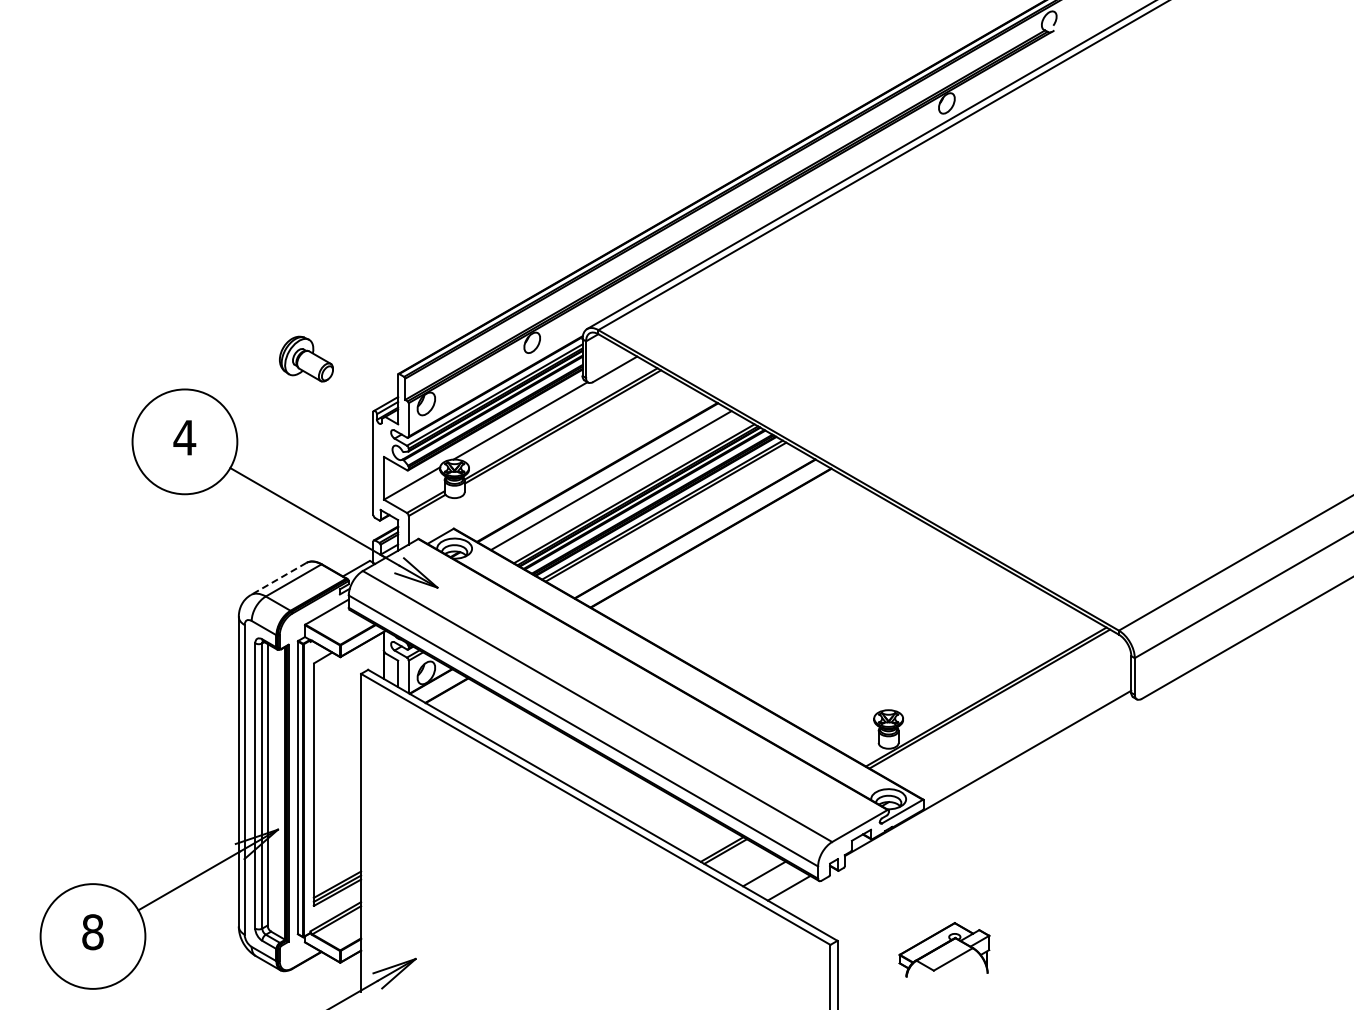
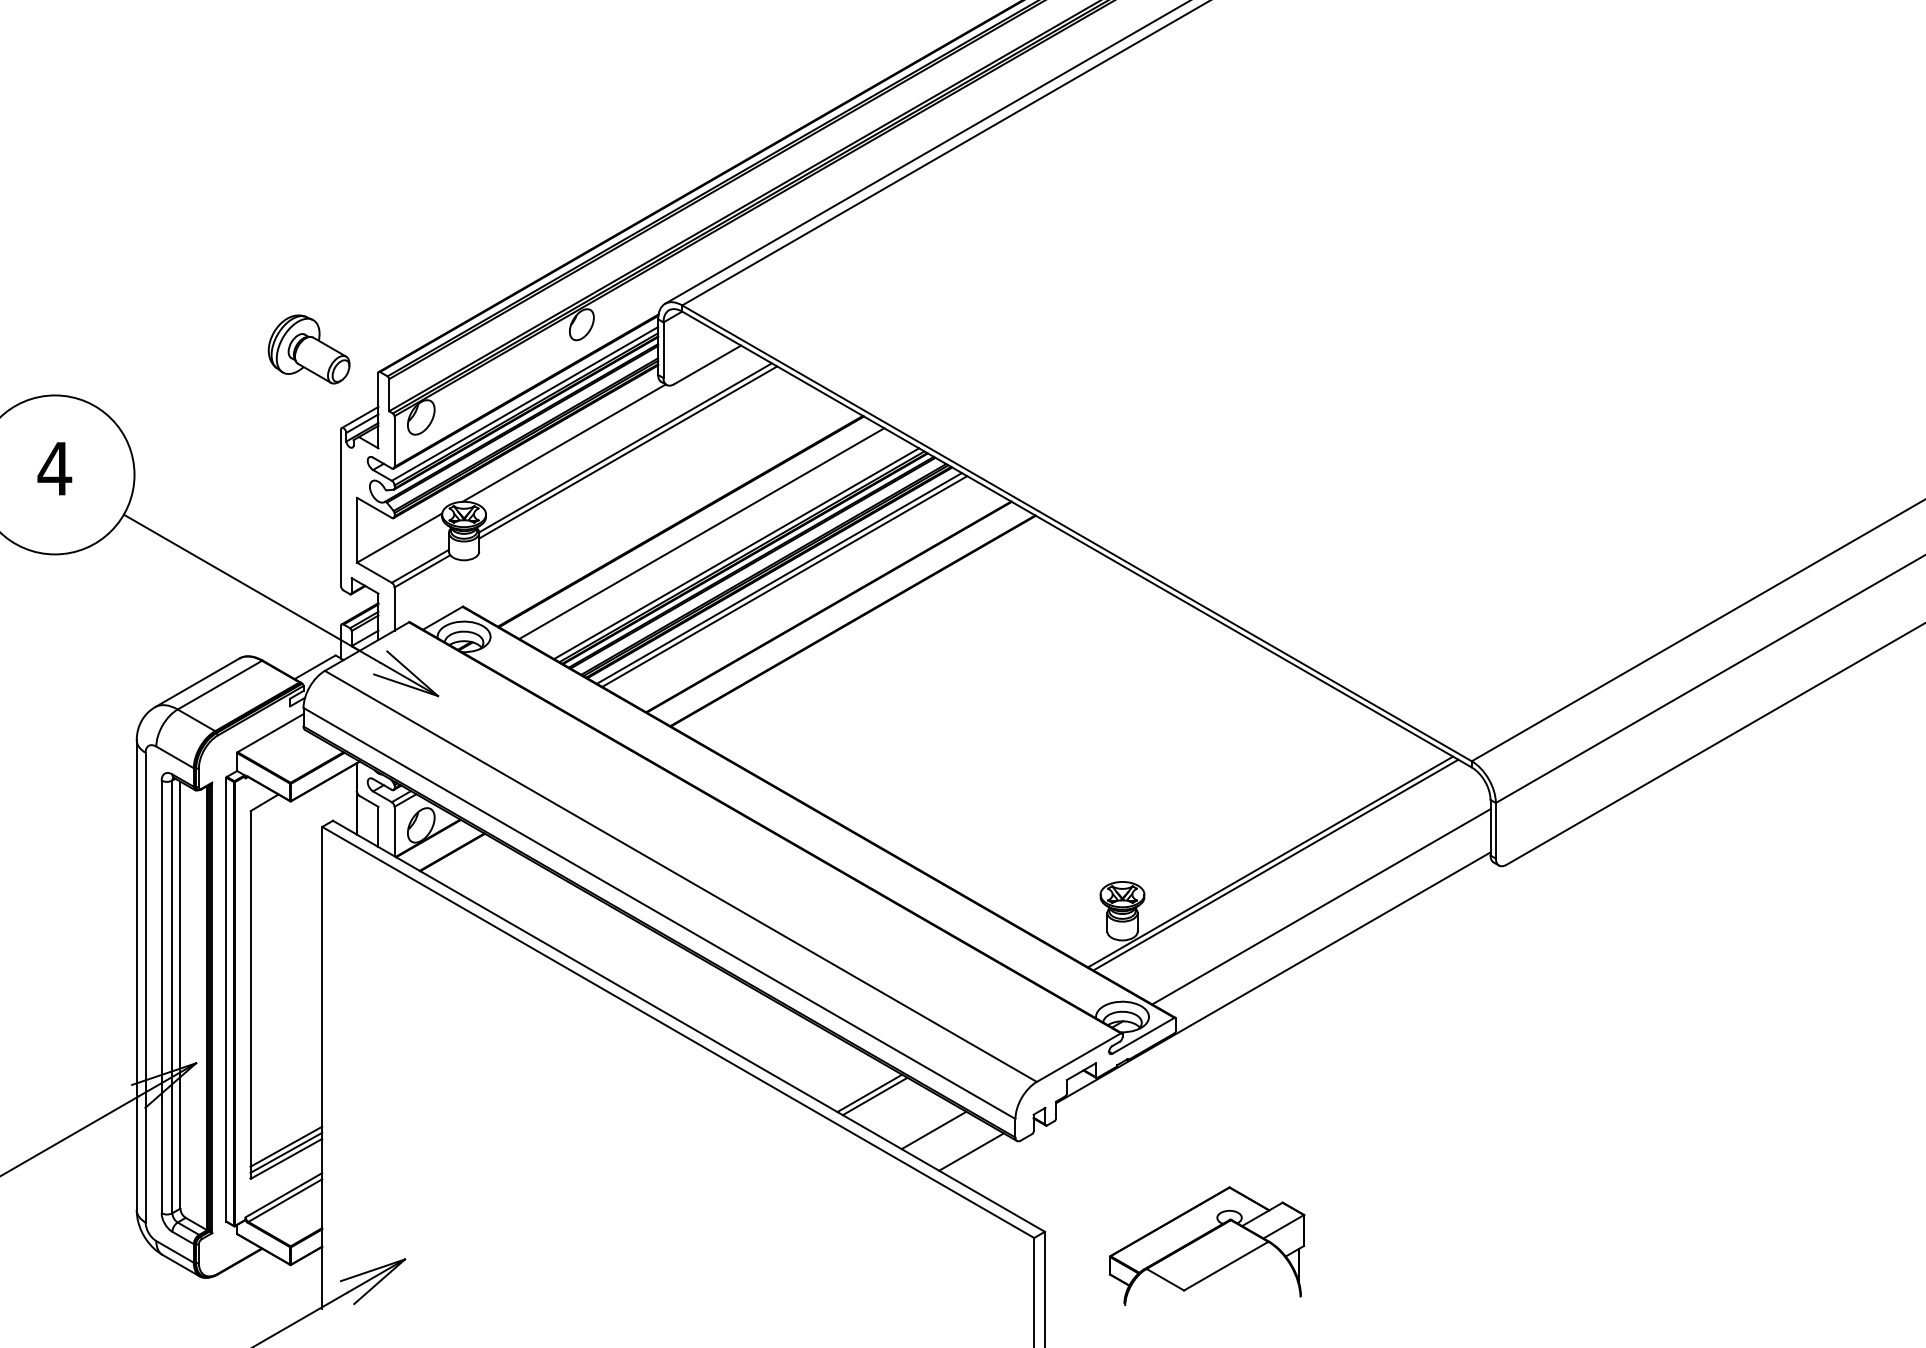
part: (306, 358) -> (309, 348), moved
line: (278, 579) -> (196, 683), dashed -> solid
line: (1019, 726) -> (1320, 906), added
part: (944, 949) -> (1207, 1244), size x1.43

